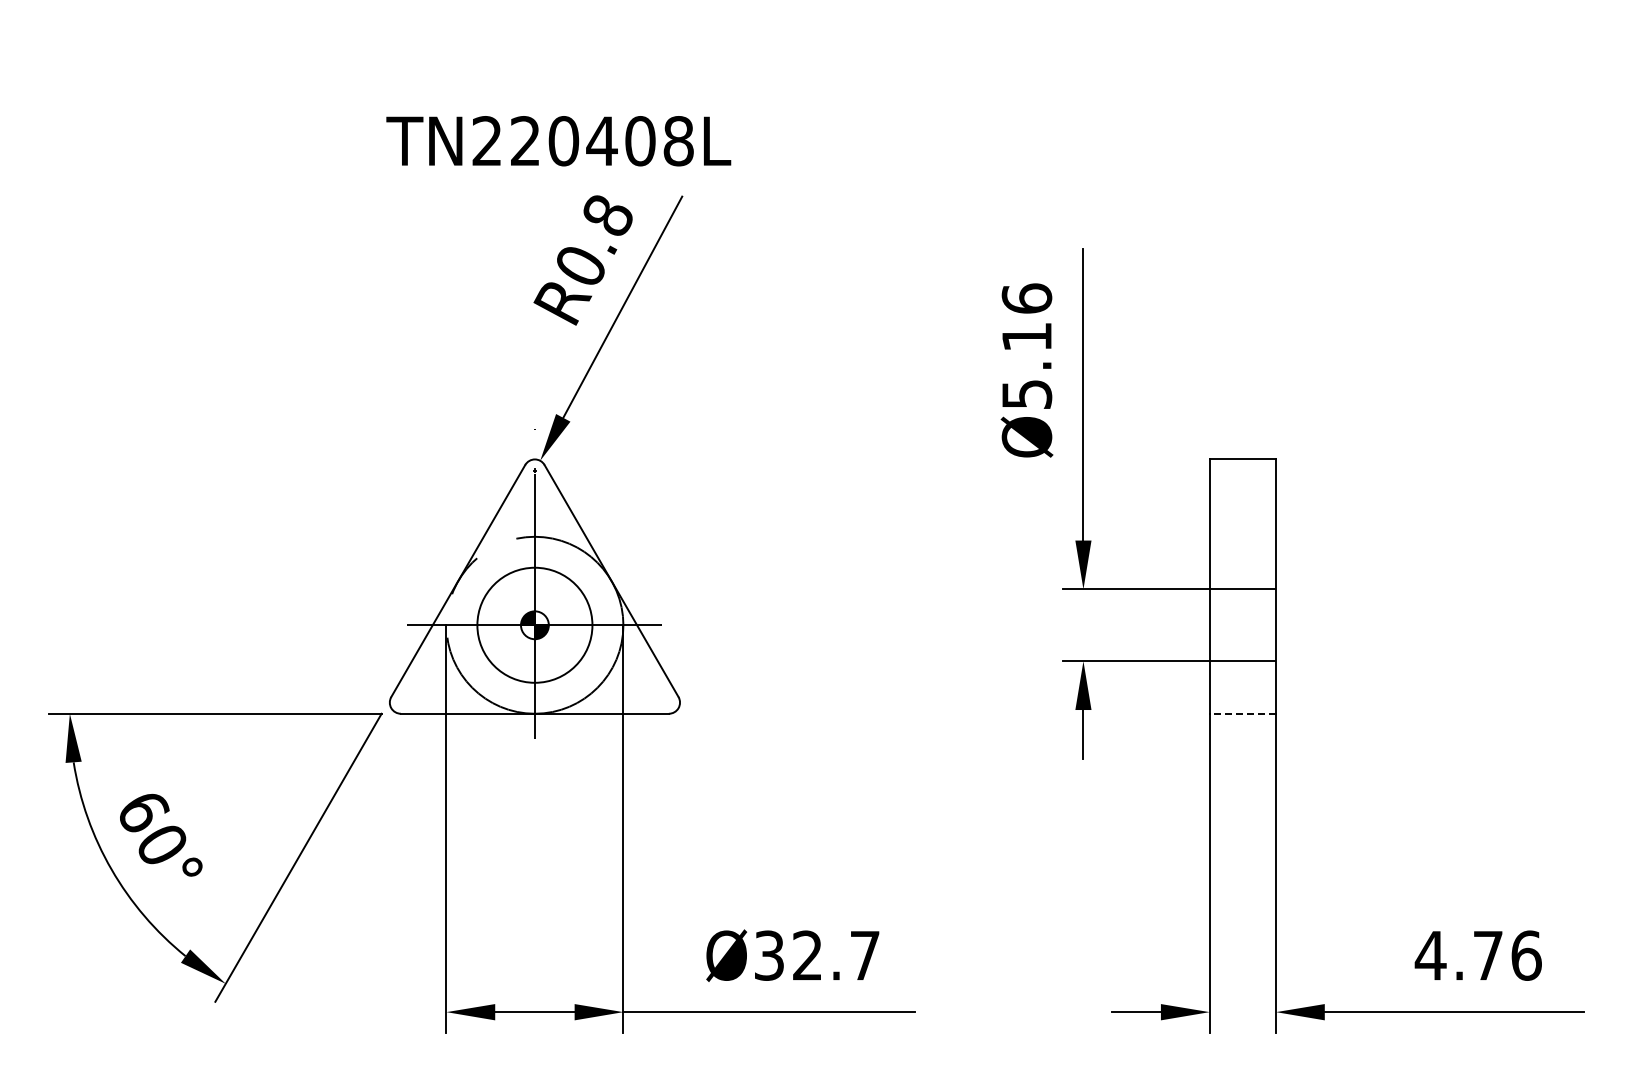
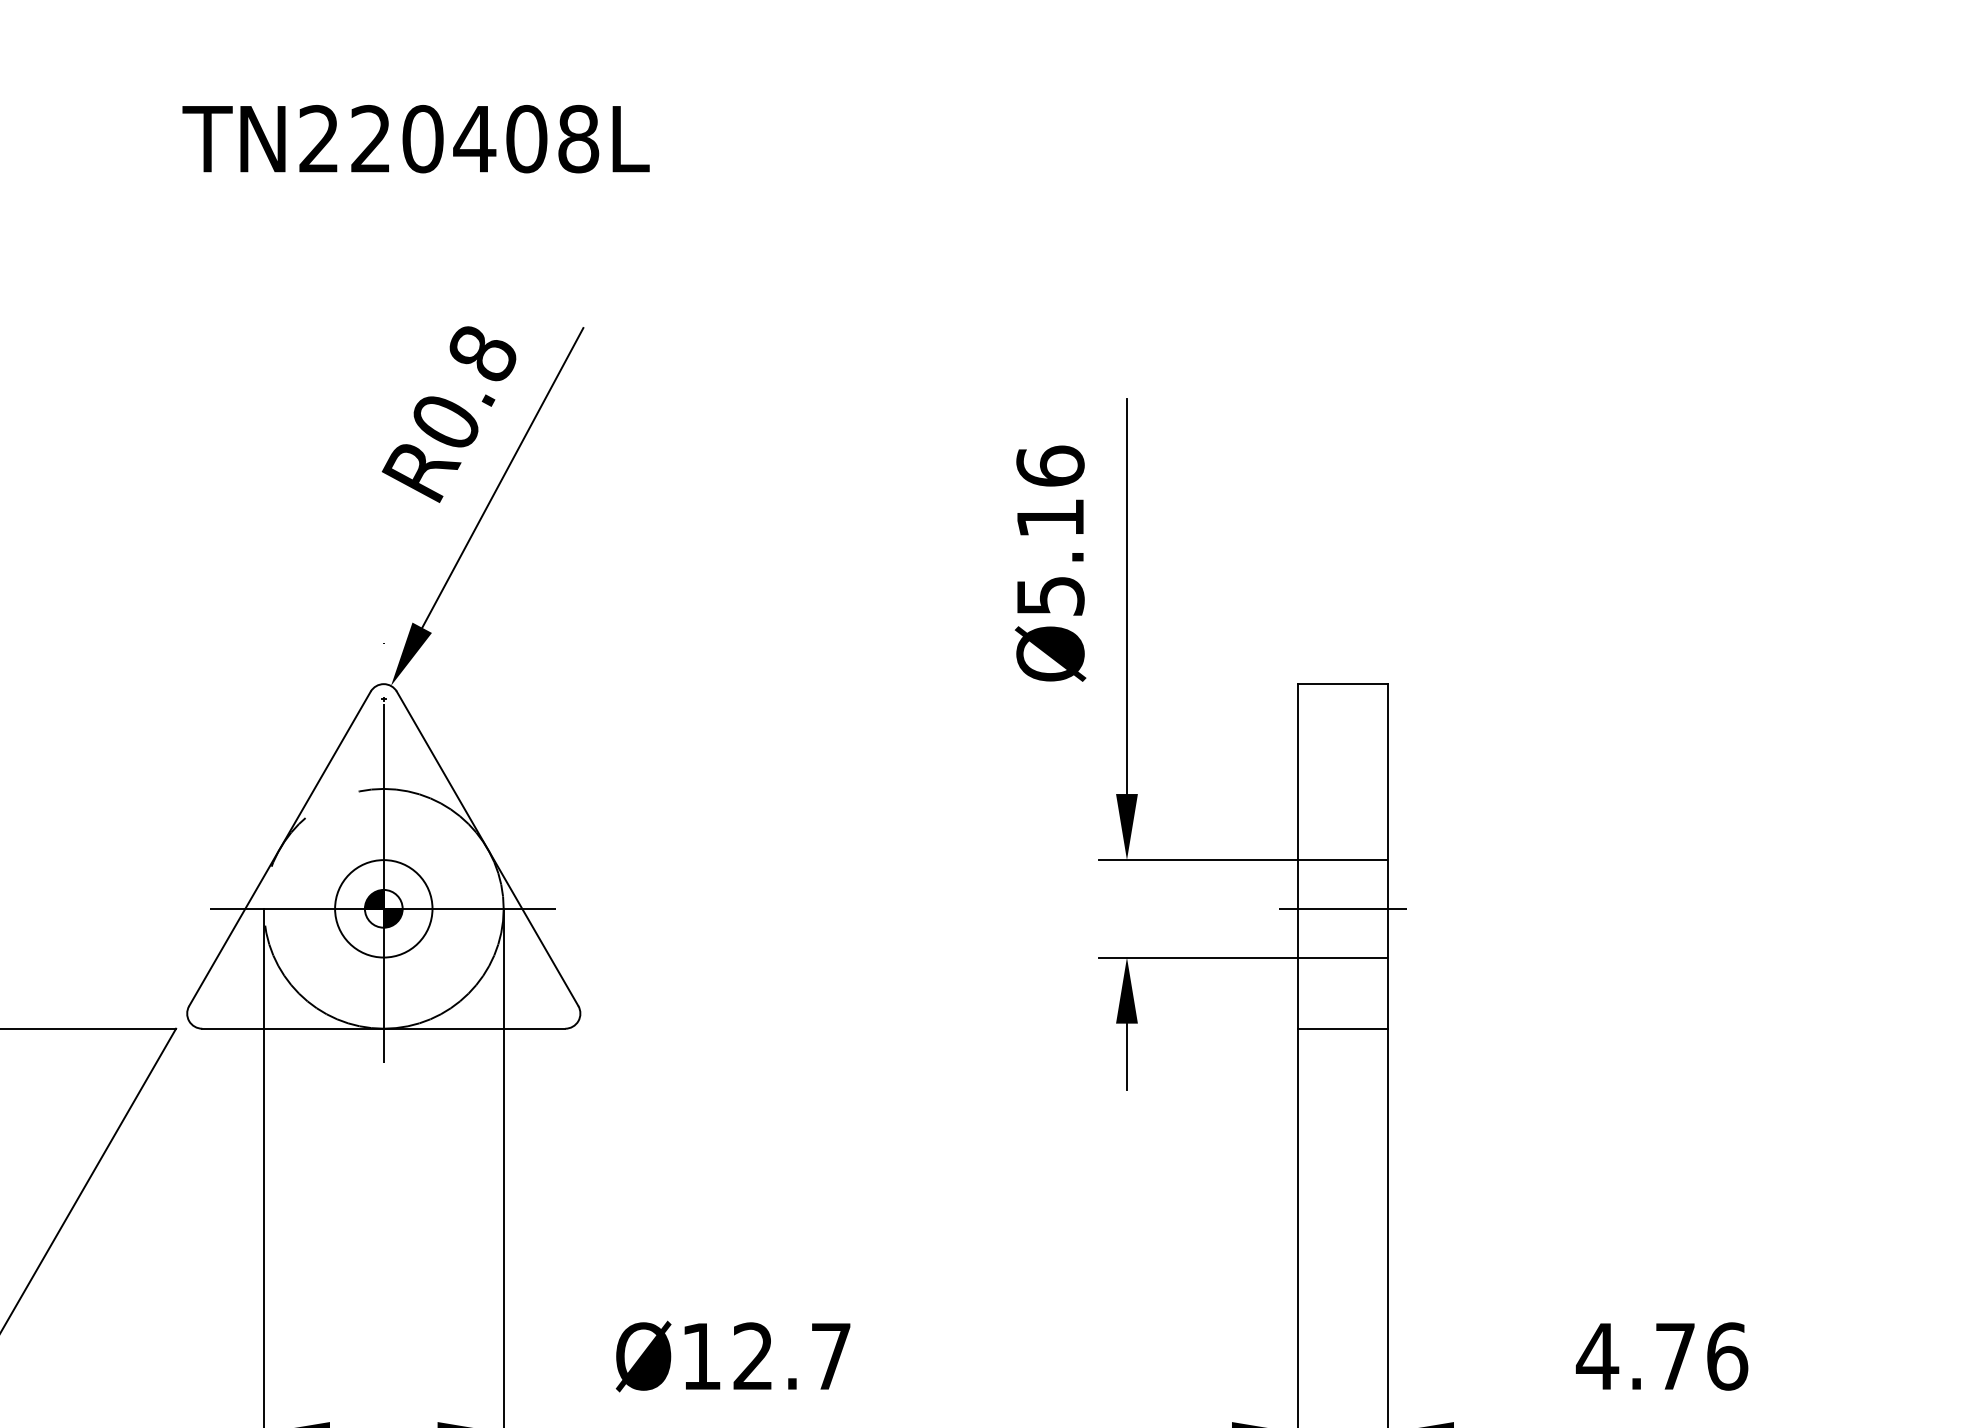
text: (558, 141) -> (415, 139), moved
circle: (534, 625) -> (383, 909), size x0.62
line: (1242, 625) -> (1342, 909), added
line: (1242, 713) -> (1342, 1028), dashed -> solid
text: (769, 955) -> (701, 1356), Ø32.7 -> Ø12.7

